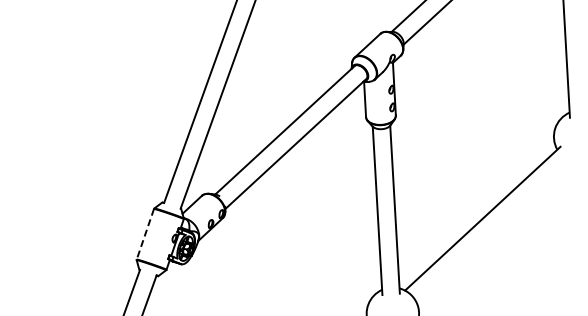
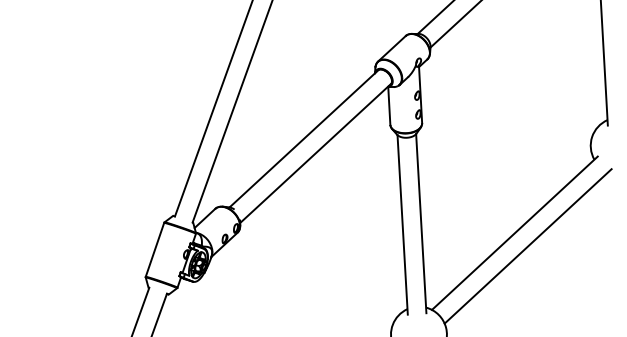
line: (494, 230) -> (527, 245), added
line: (145, 234) -> (155, 250), dashed -> solid

